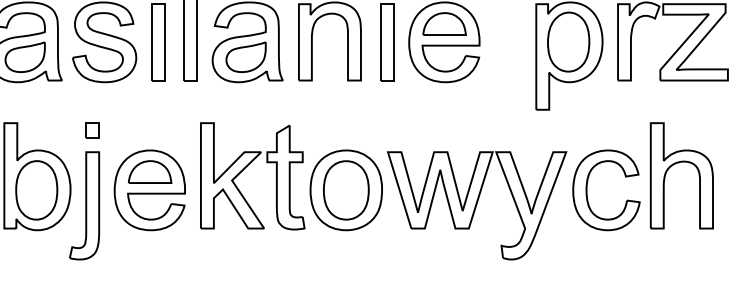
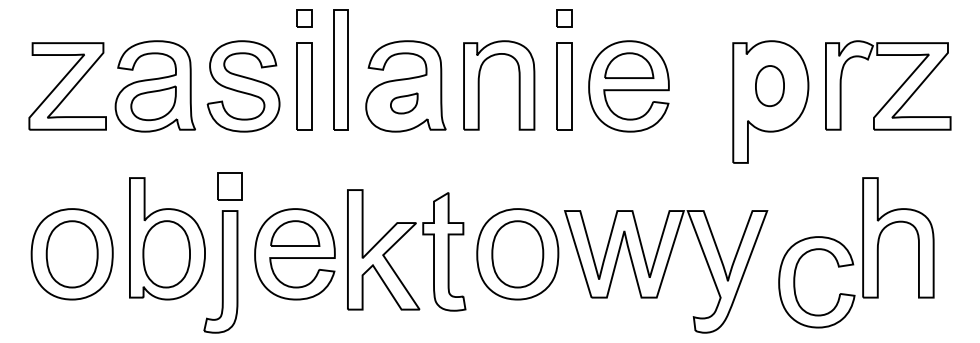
part: (568, 41) -> (769, 85), size x0.6
part: (246, 57) -> (404, 103), size x0.6
part: (92, 130) -> (229, 186), size x1.6
part: (245, 168) -> (398, 241), moved
part: (587, 190) -> (795, 282), moved

